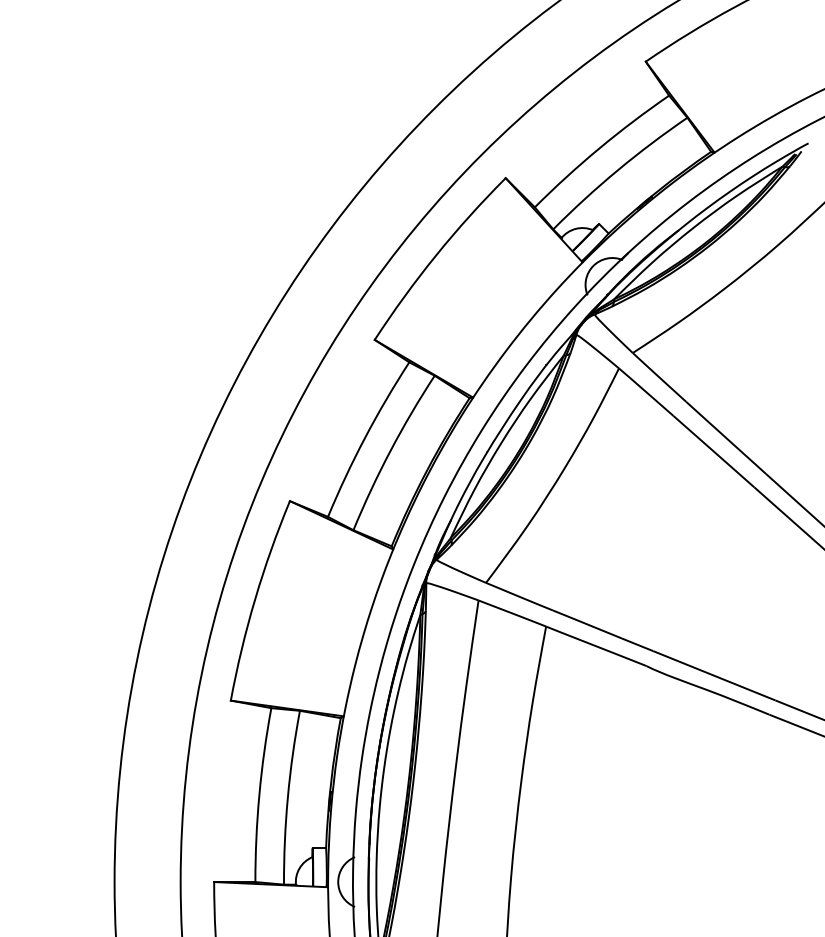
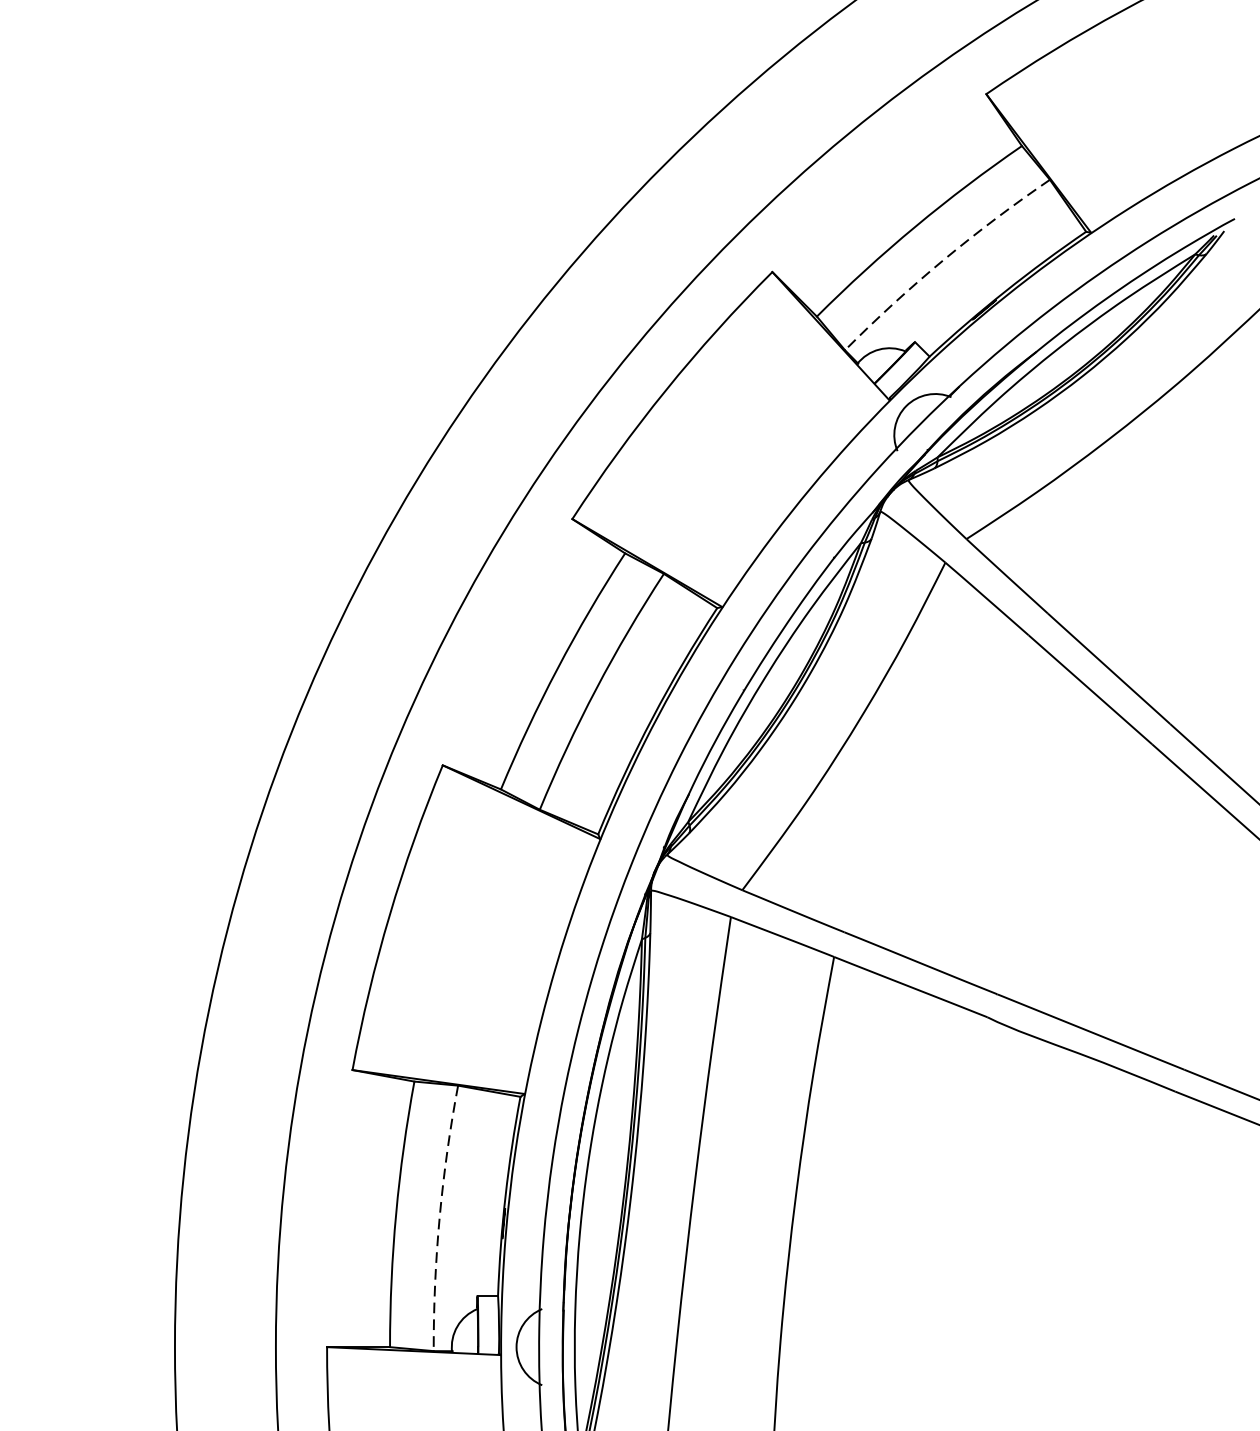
arc: (617, 170) -> (943, 260), solid -> dashed
arc: (287, 797) -> (439, 1218), solid -> dashed

